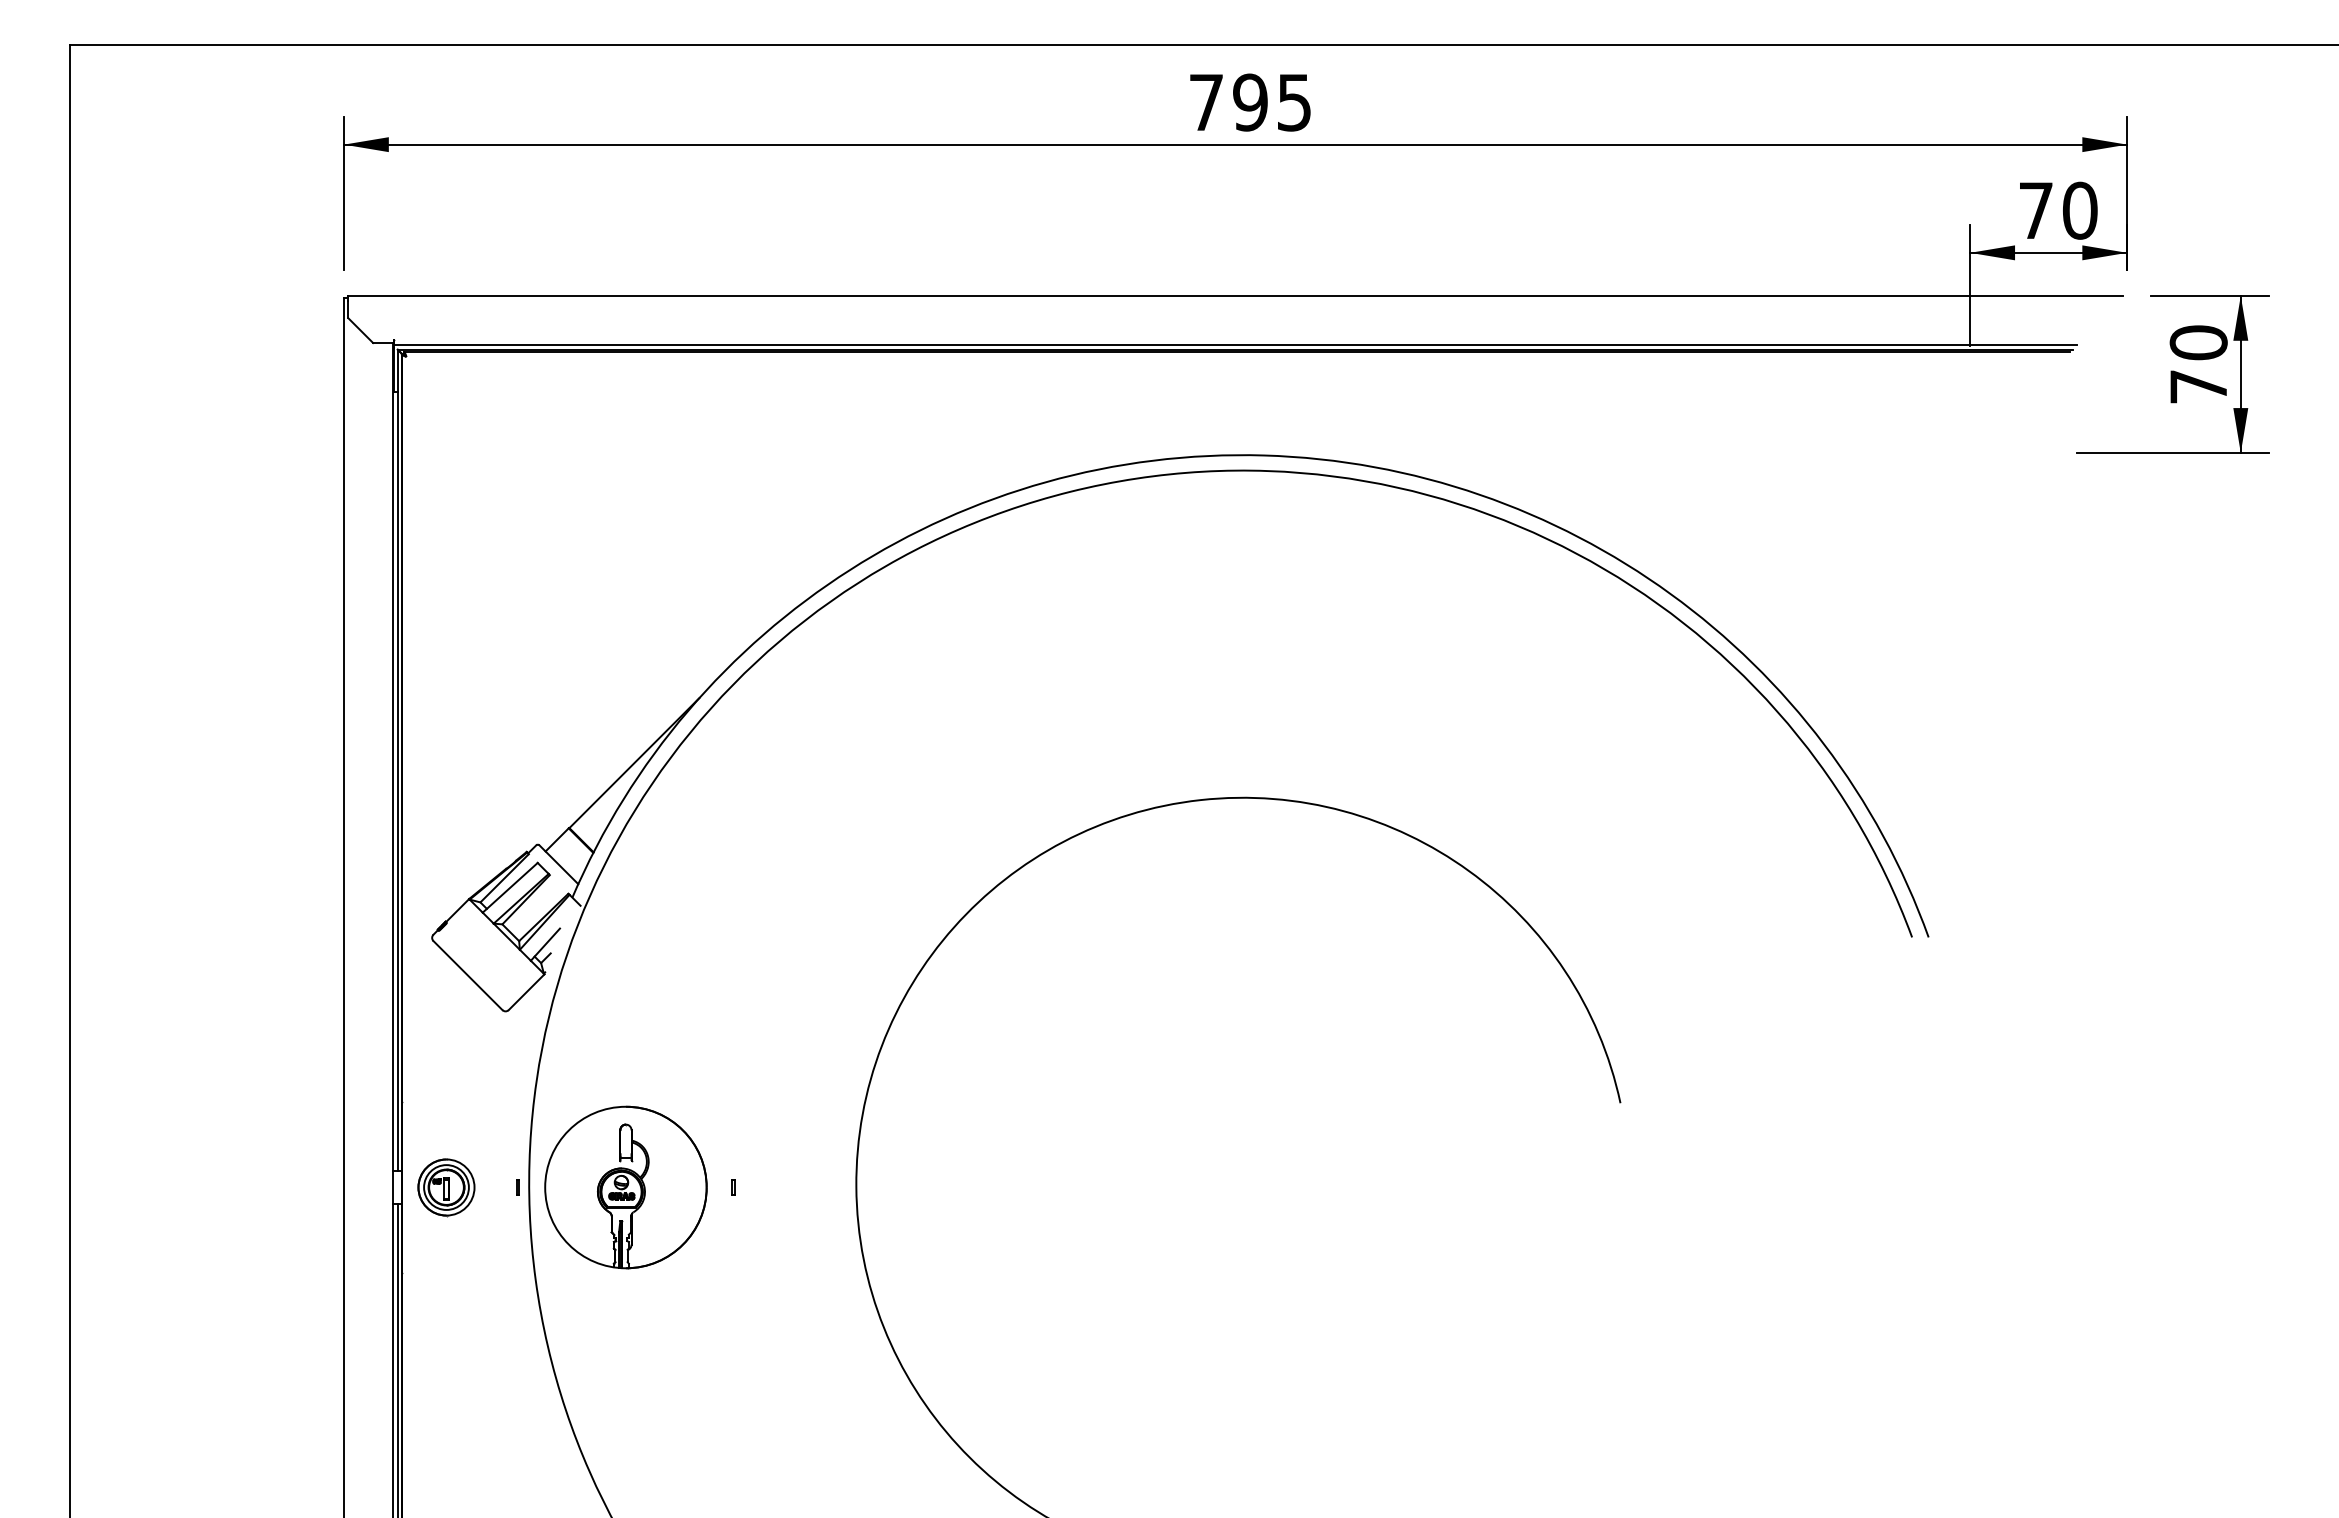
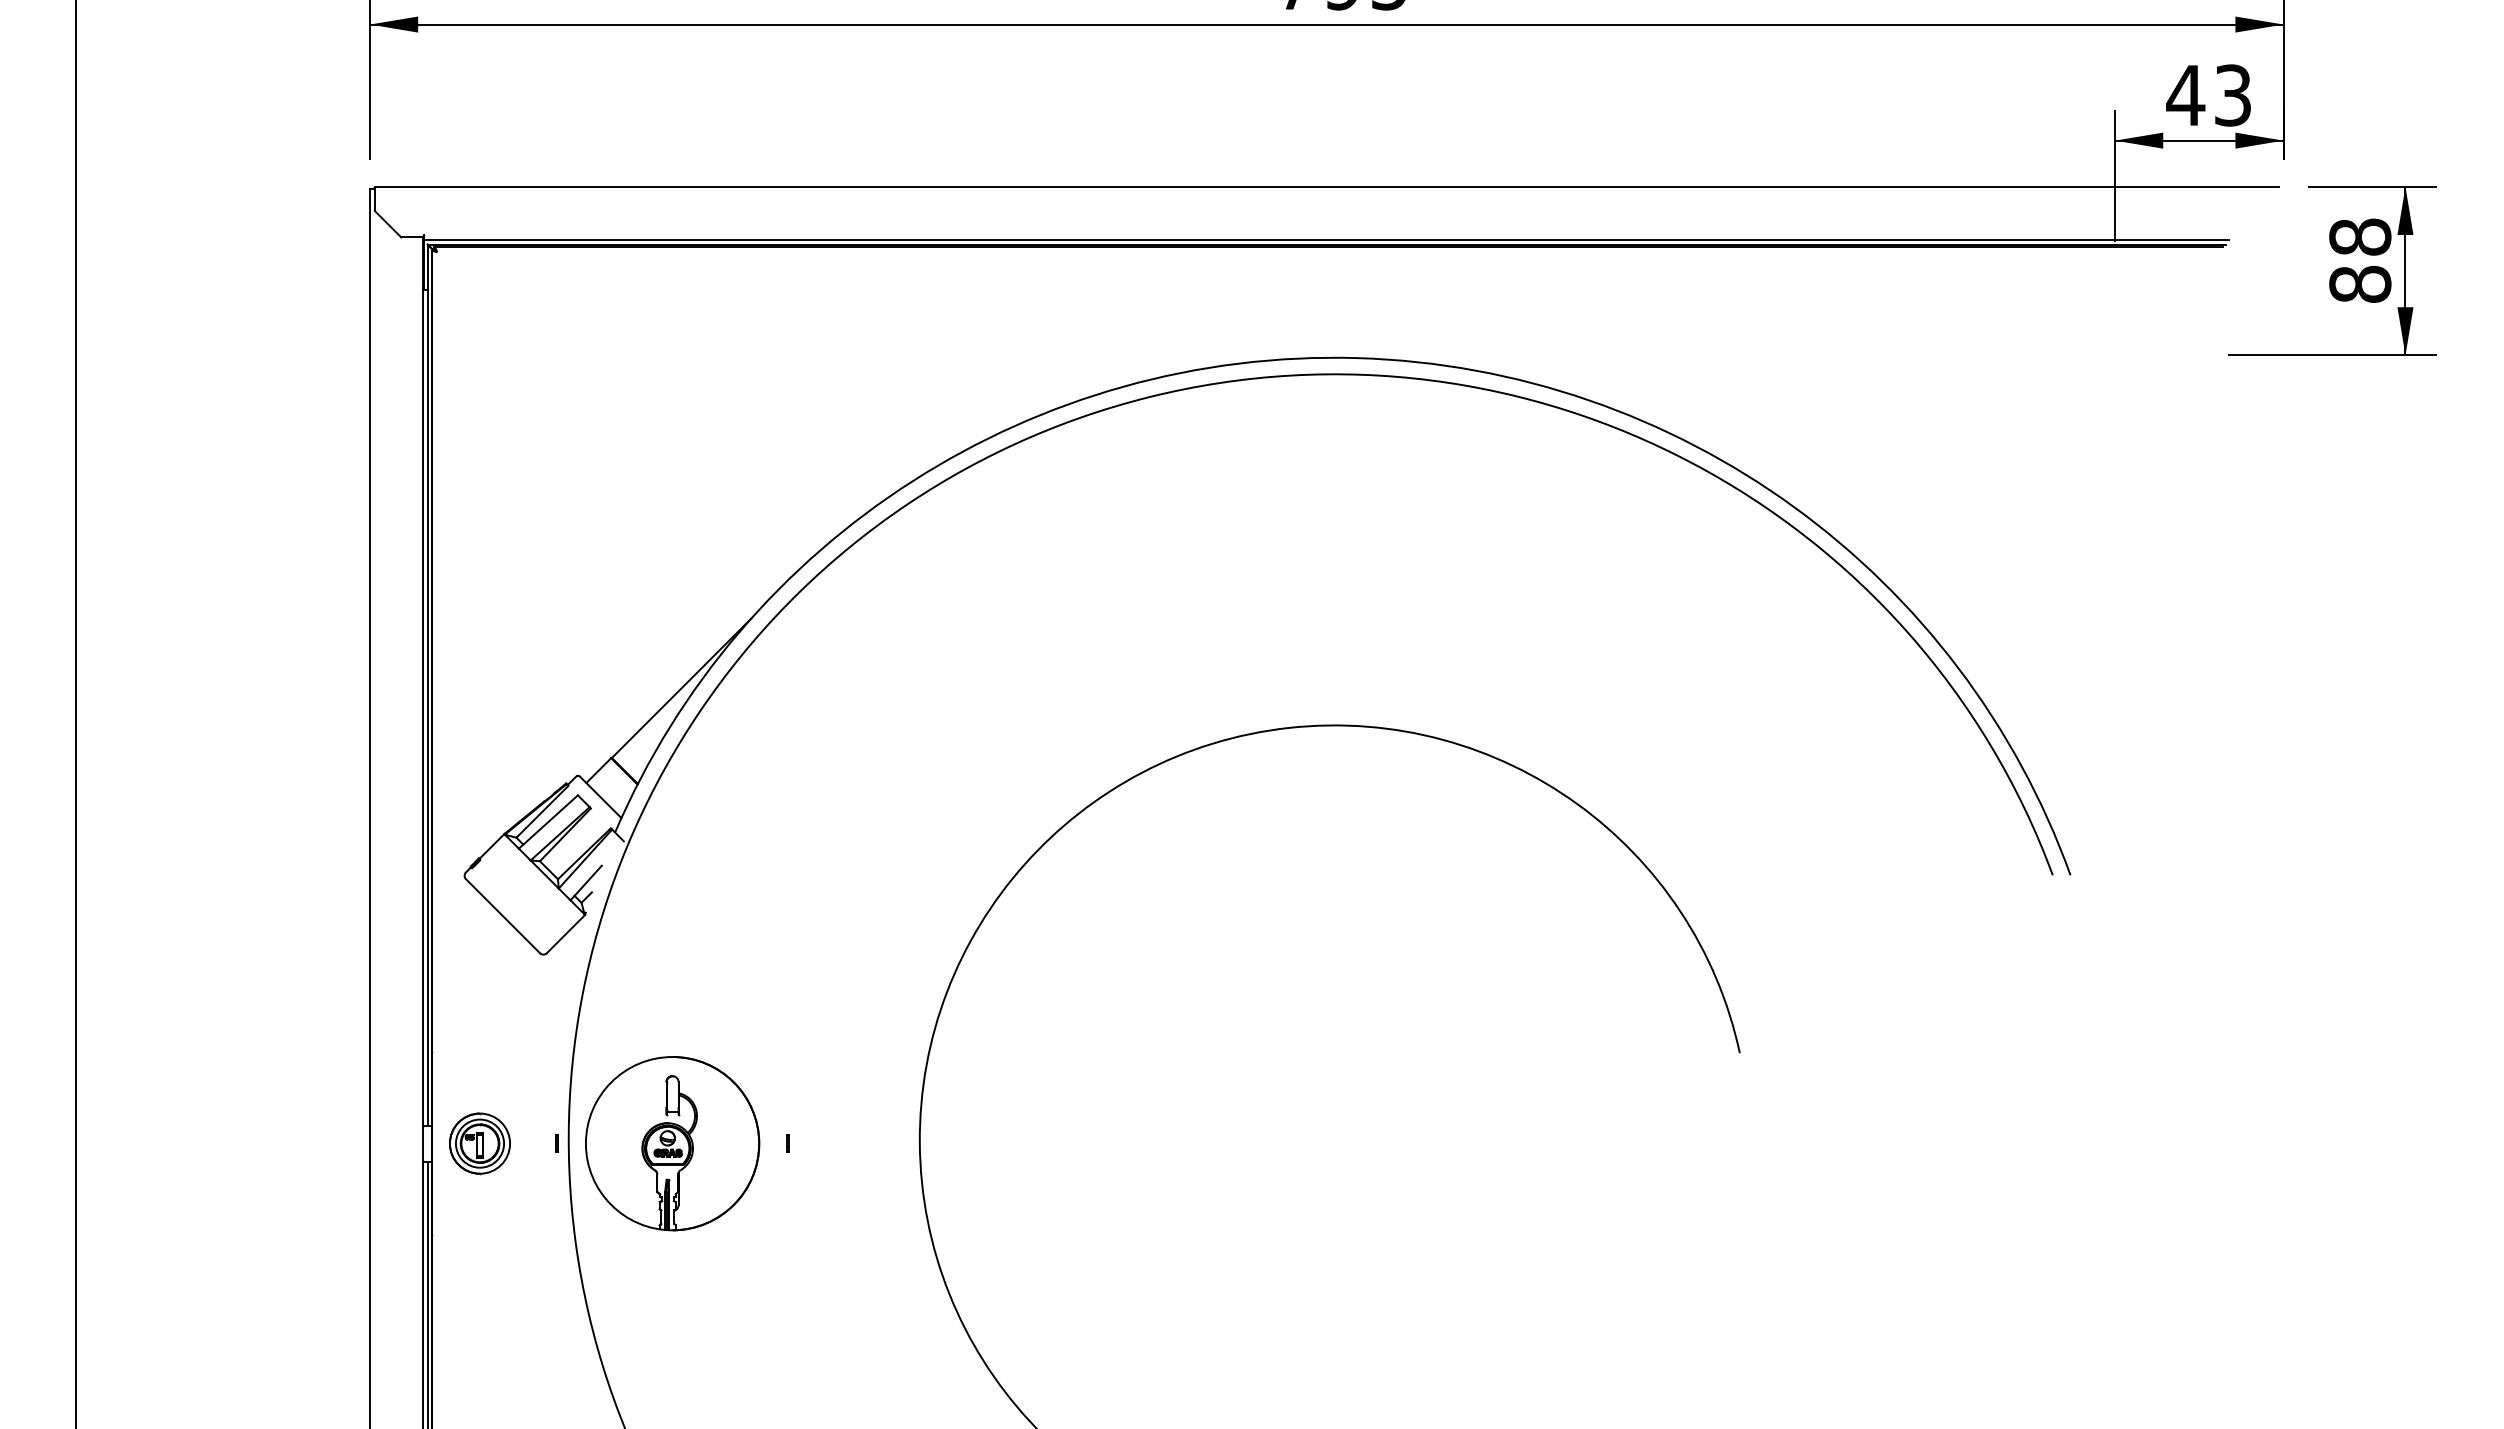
text: (2057, 210) -> (2208, 95), 70 -> 43
text: (2198, 364) -> (2360, 260), 70 -> 88

